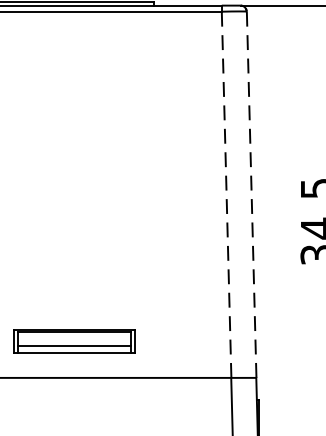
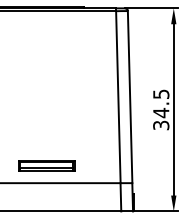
line: (226, 193) -> (118, 96), dashed -> solid
line: (252, 195) -> (130, 97), dashed -> solid

